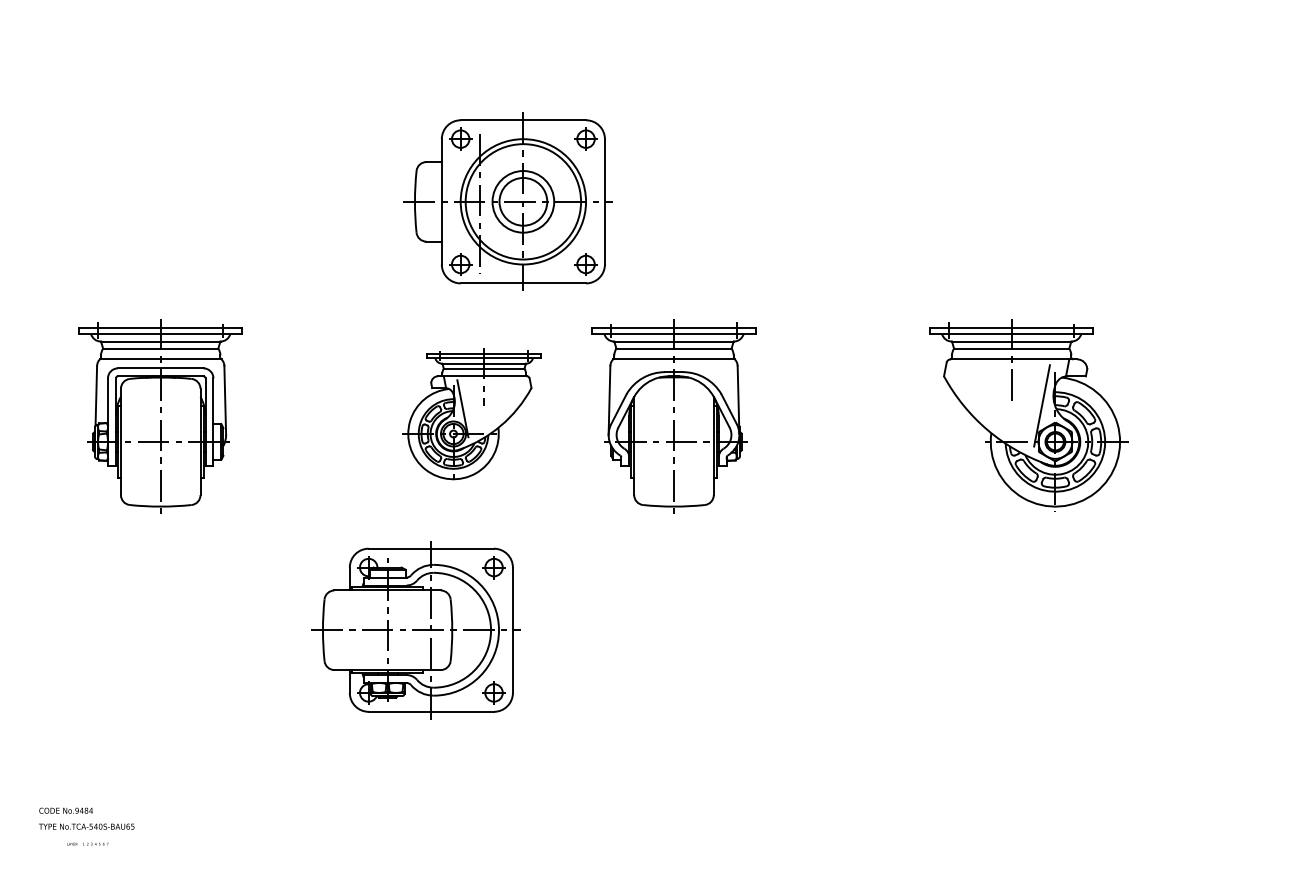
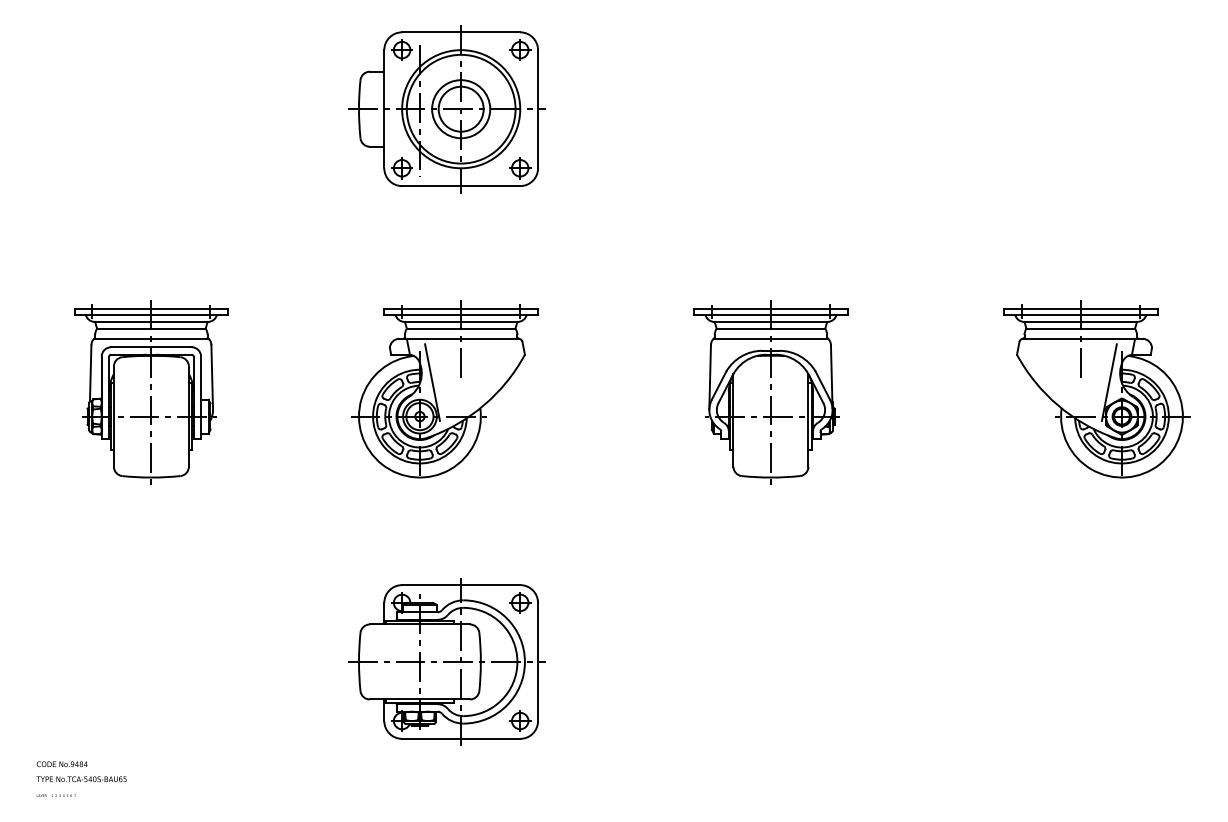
part: (507, 201) -> (446, 108), moved
part: (471, 415) -> (444, 391), size x1.43
part: (1028, 415) -> (1096, 391), moved
part: (673, 416) -> (770, 392), moved
part: (415, 630) -> (446, 662), moved
text: (87, 843) -> (55, 795), moved

